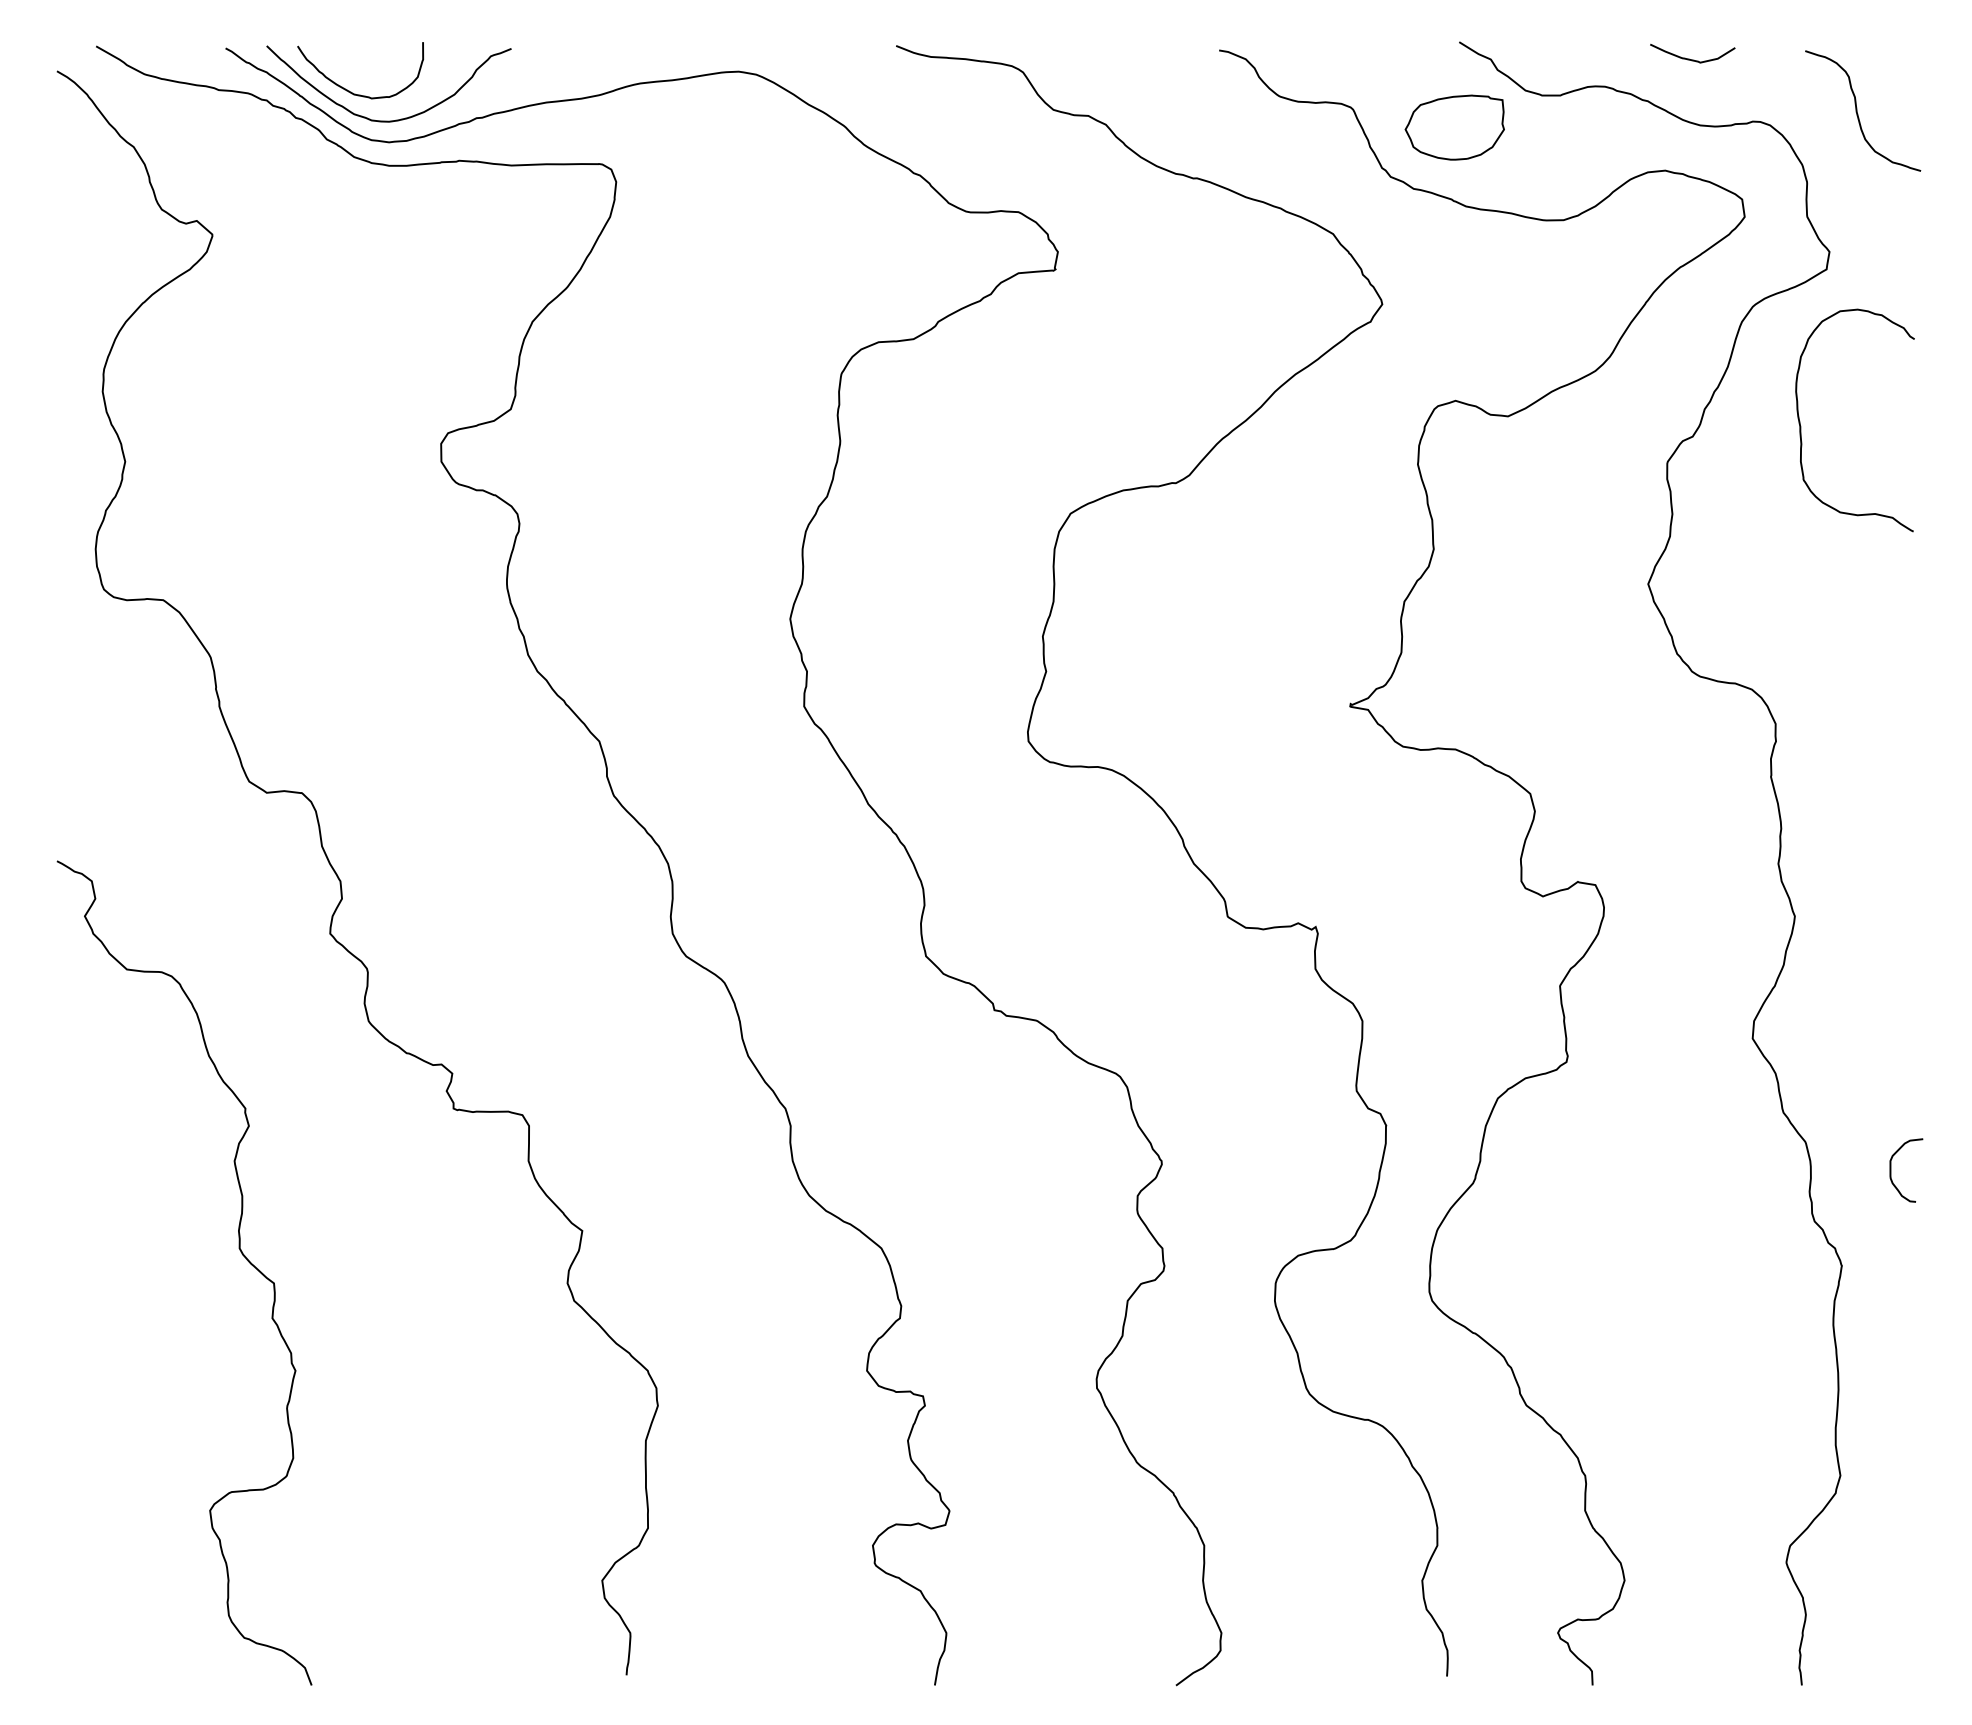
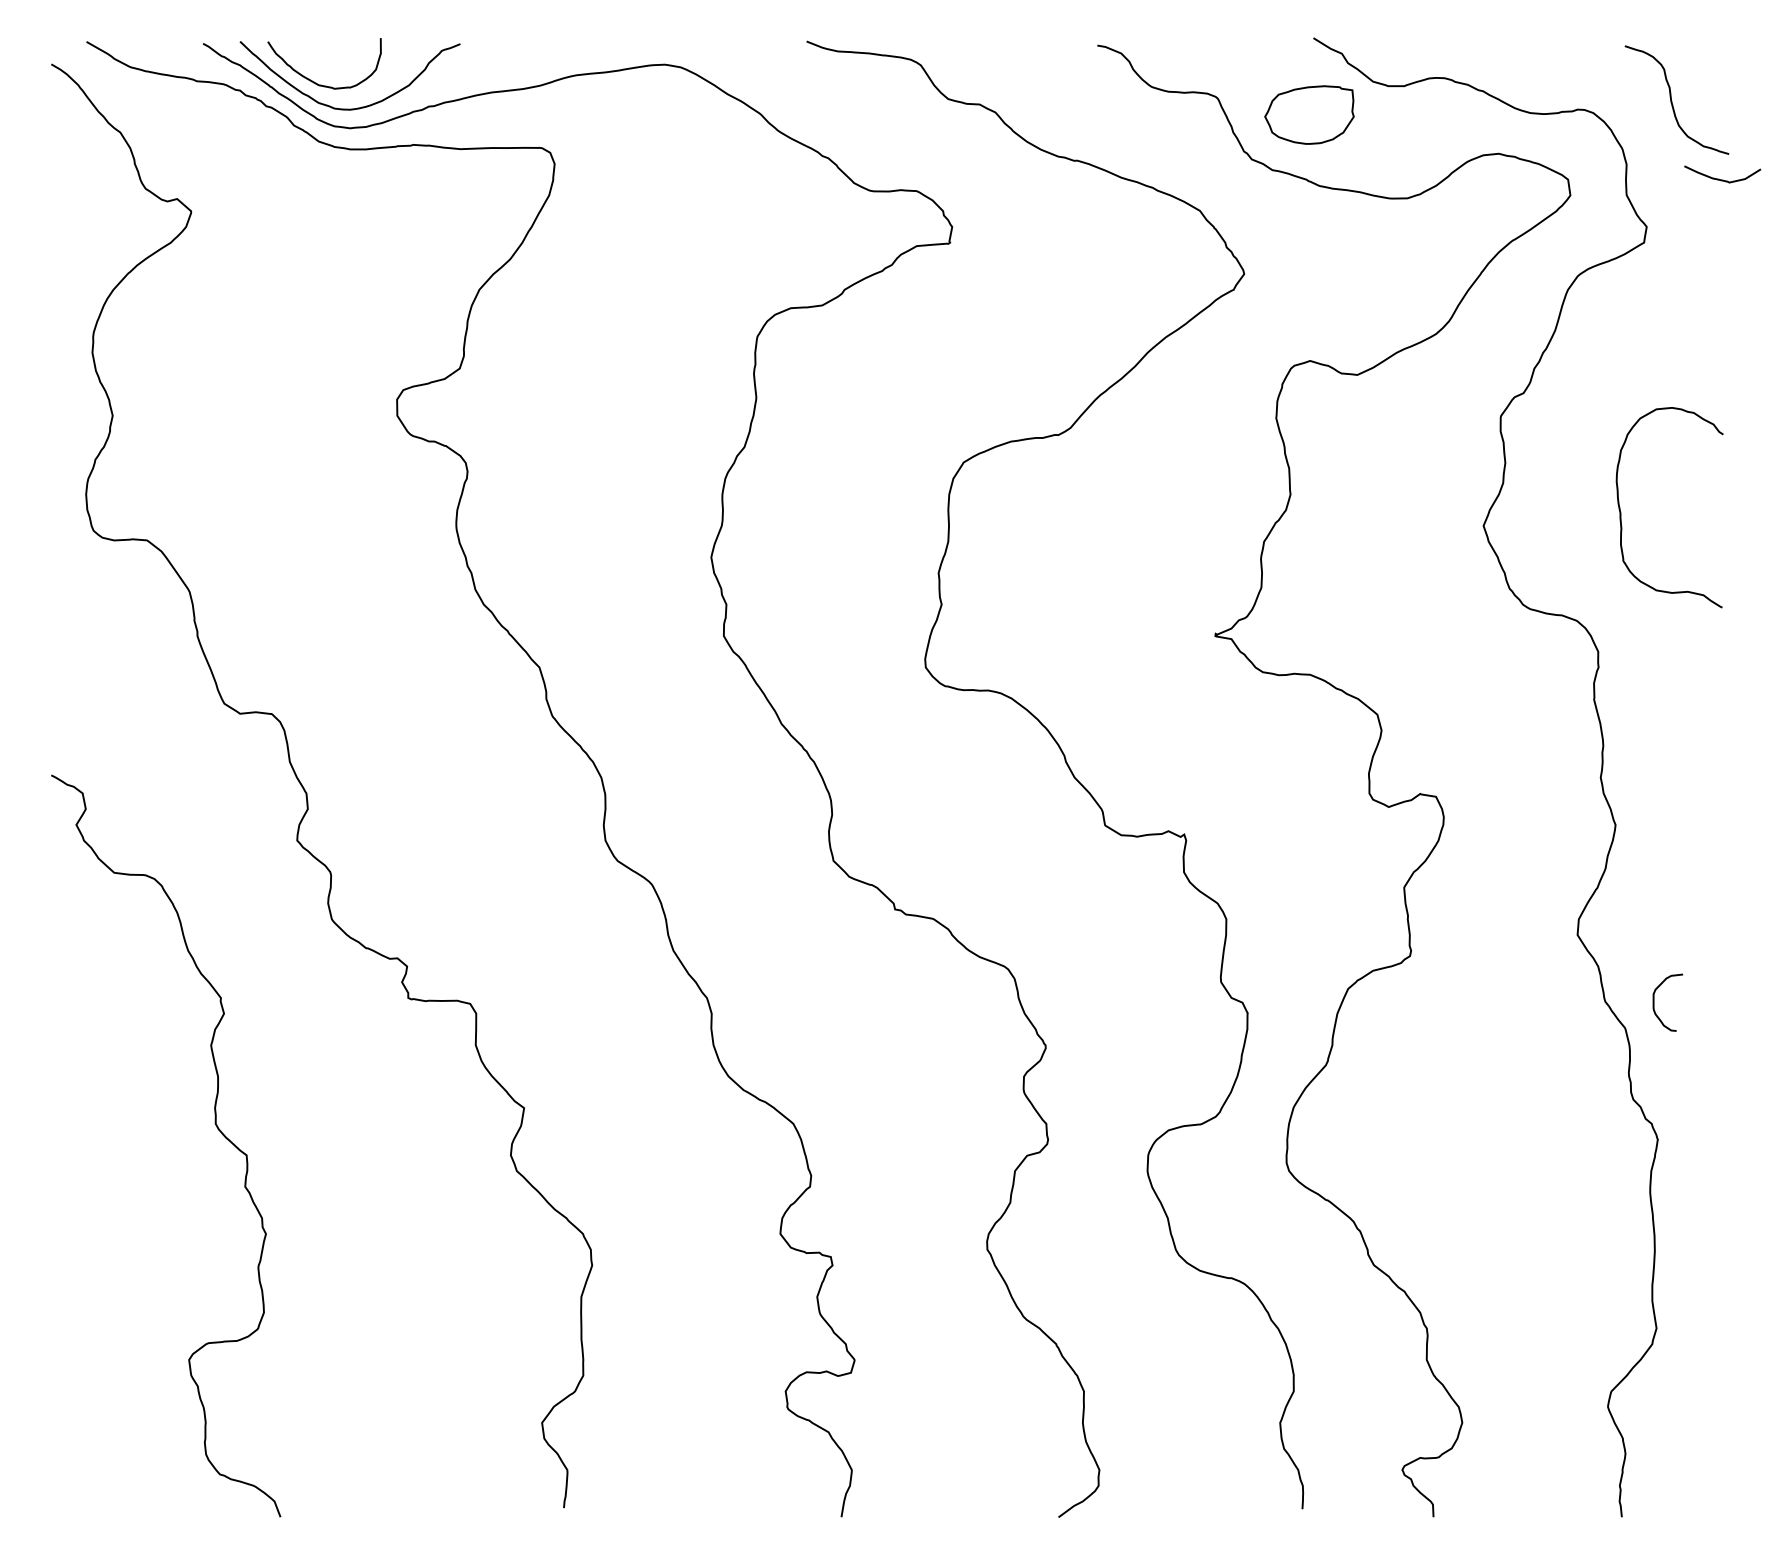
curve: (1692, 59) -> (1722, 179), moved
curve: (1801, 425) -> (1621, 512), moved
curve: (1891, 1170) -> (1654, 1002), moved

